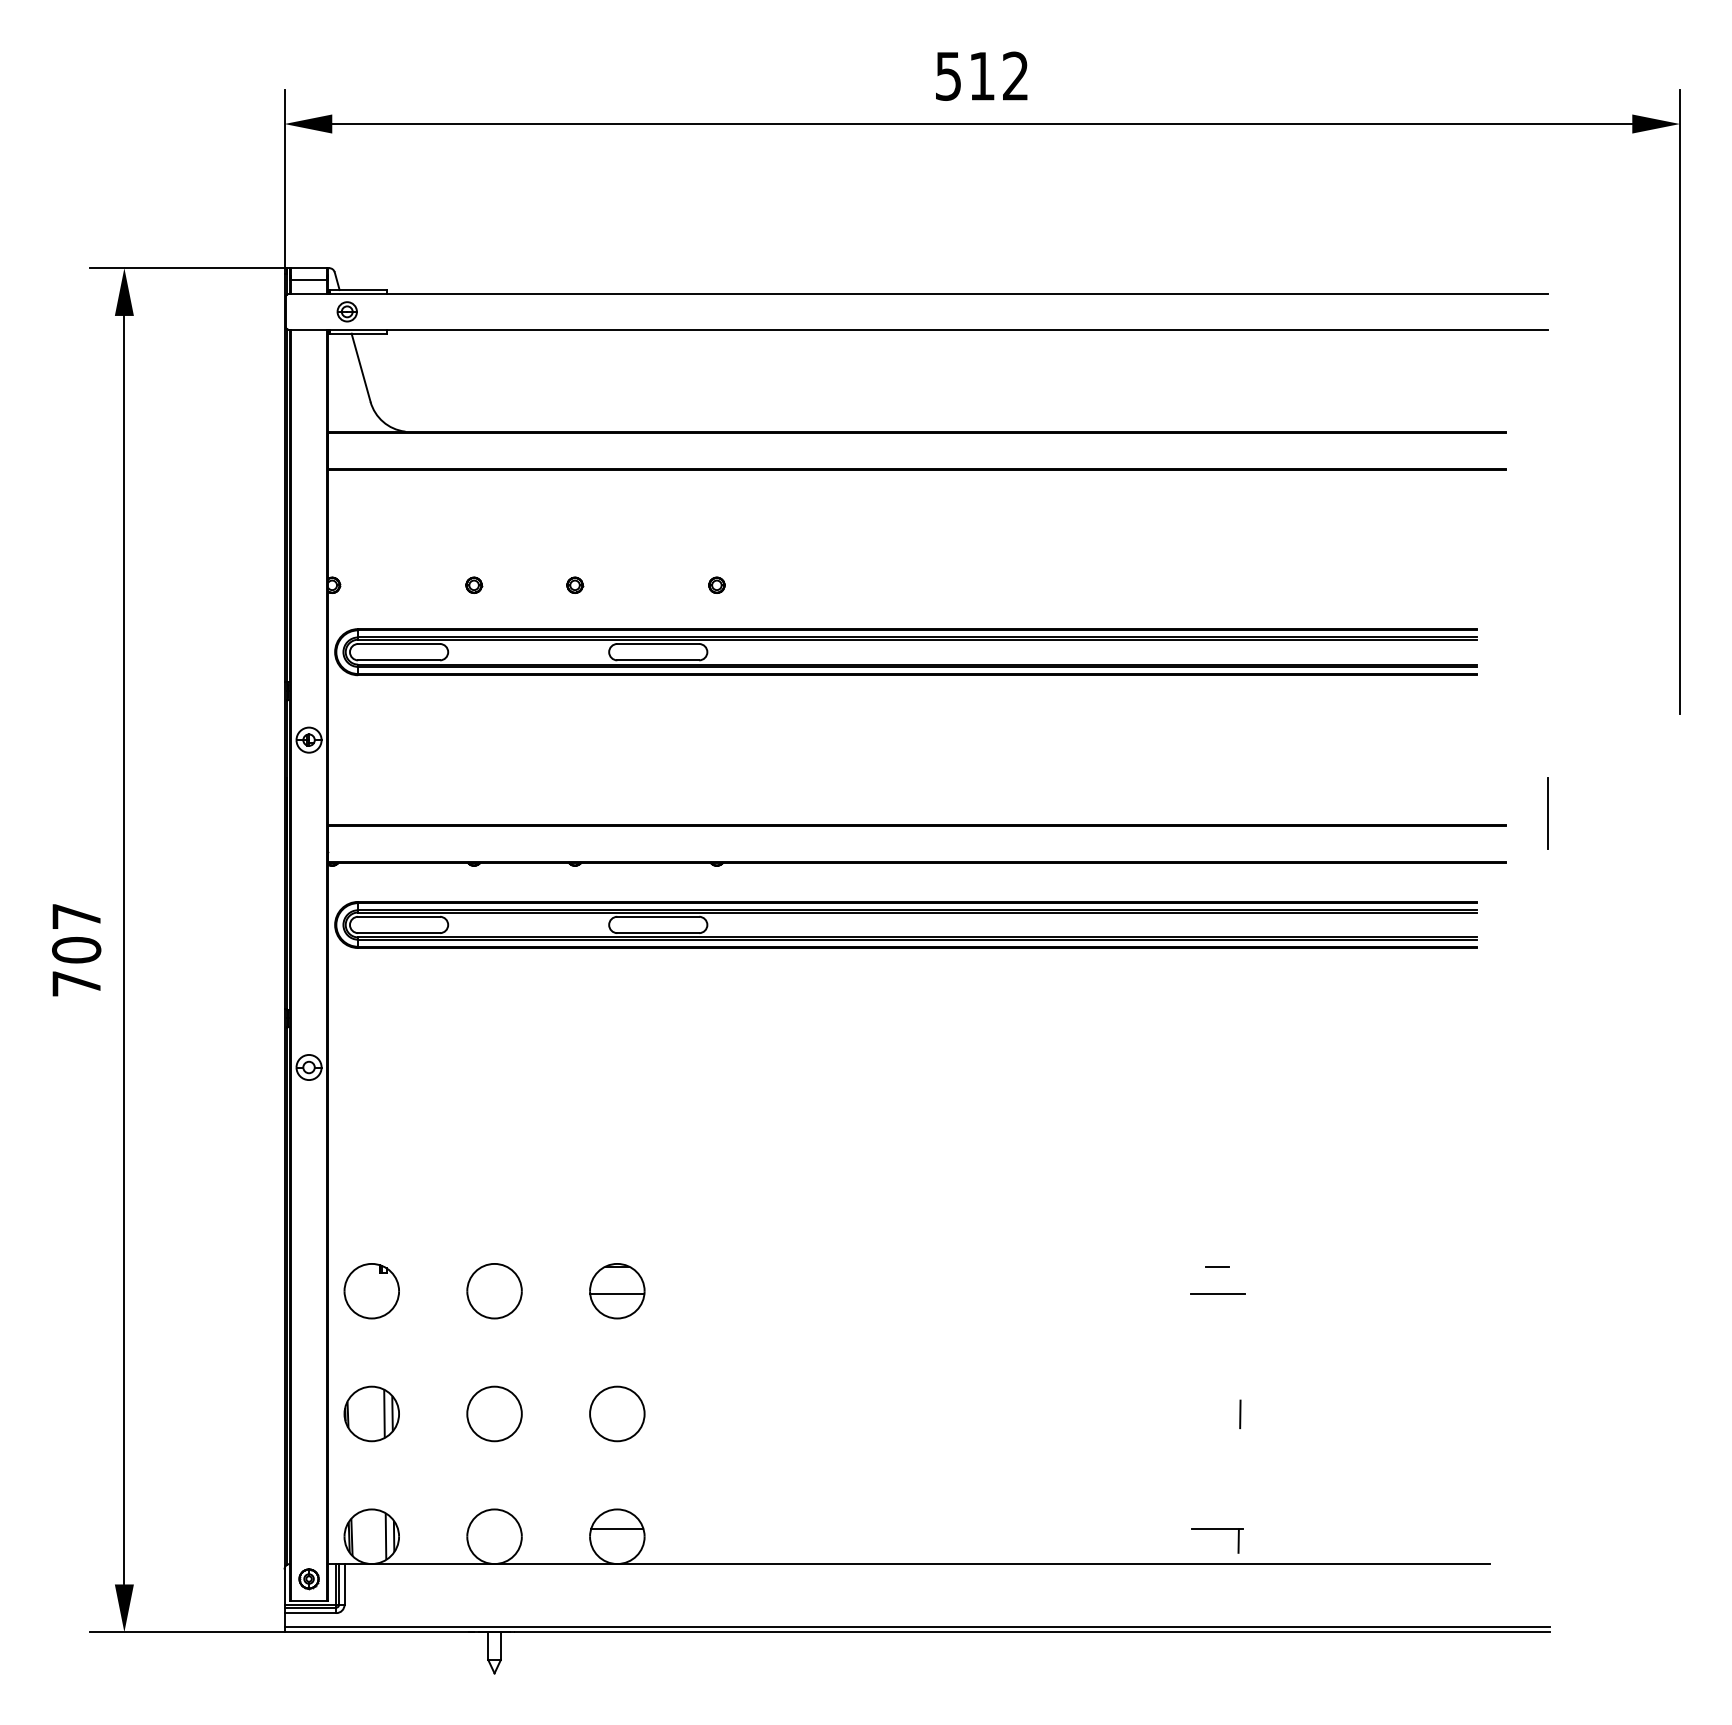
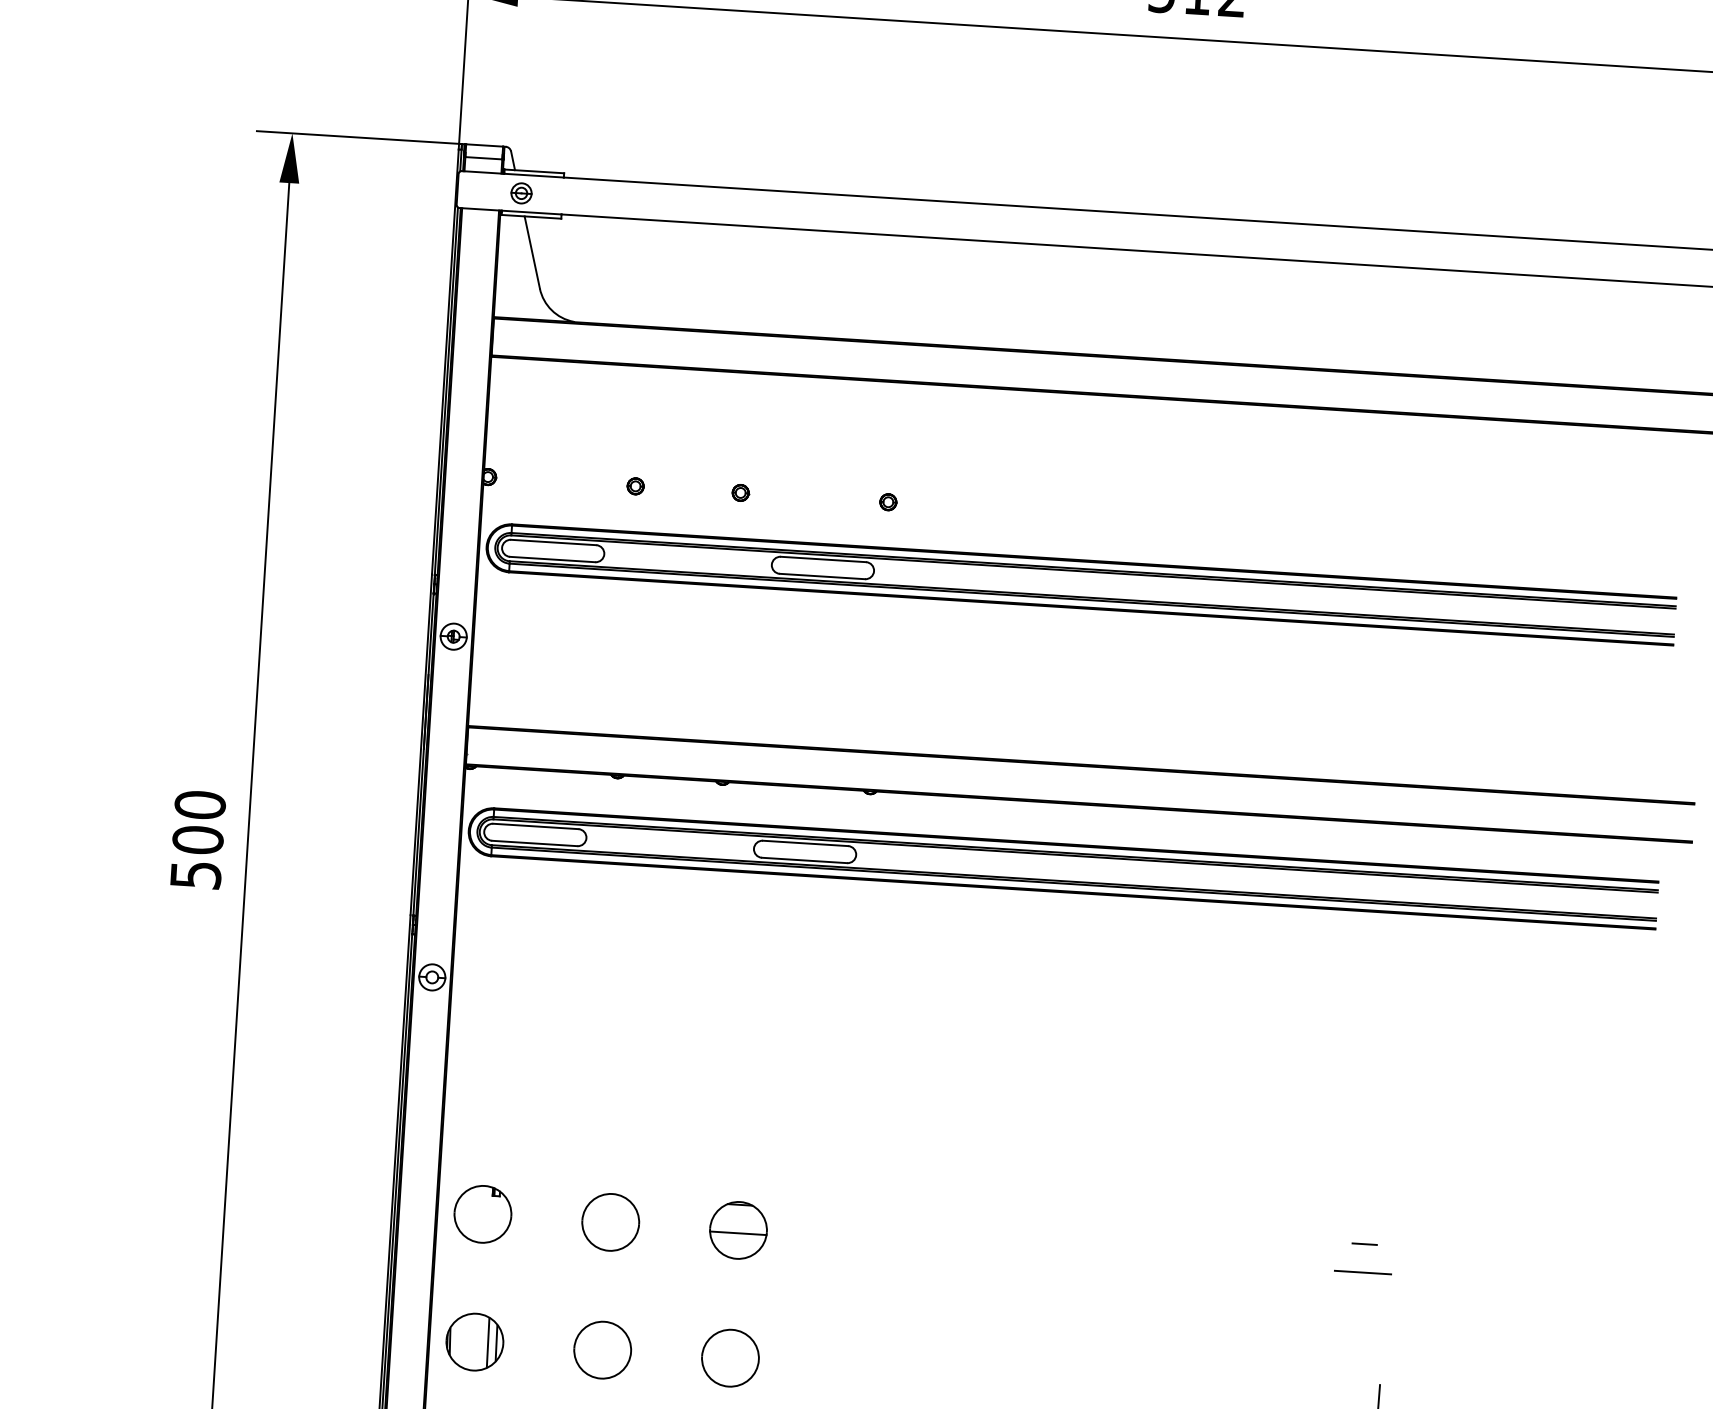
text: (76, 949) -> (197, 839), 707 -> 500

